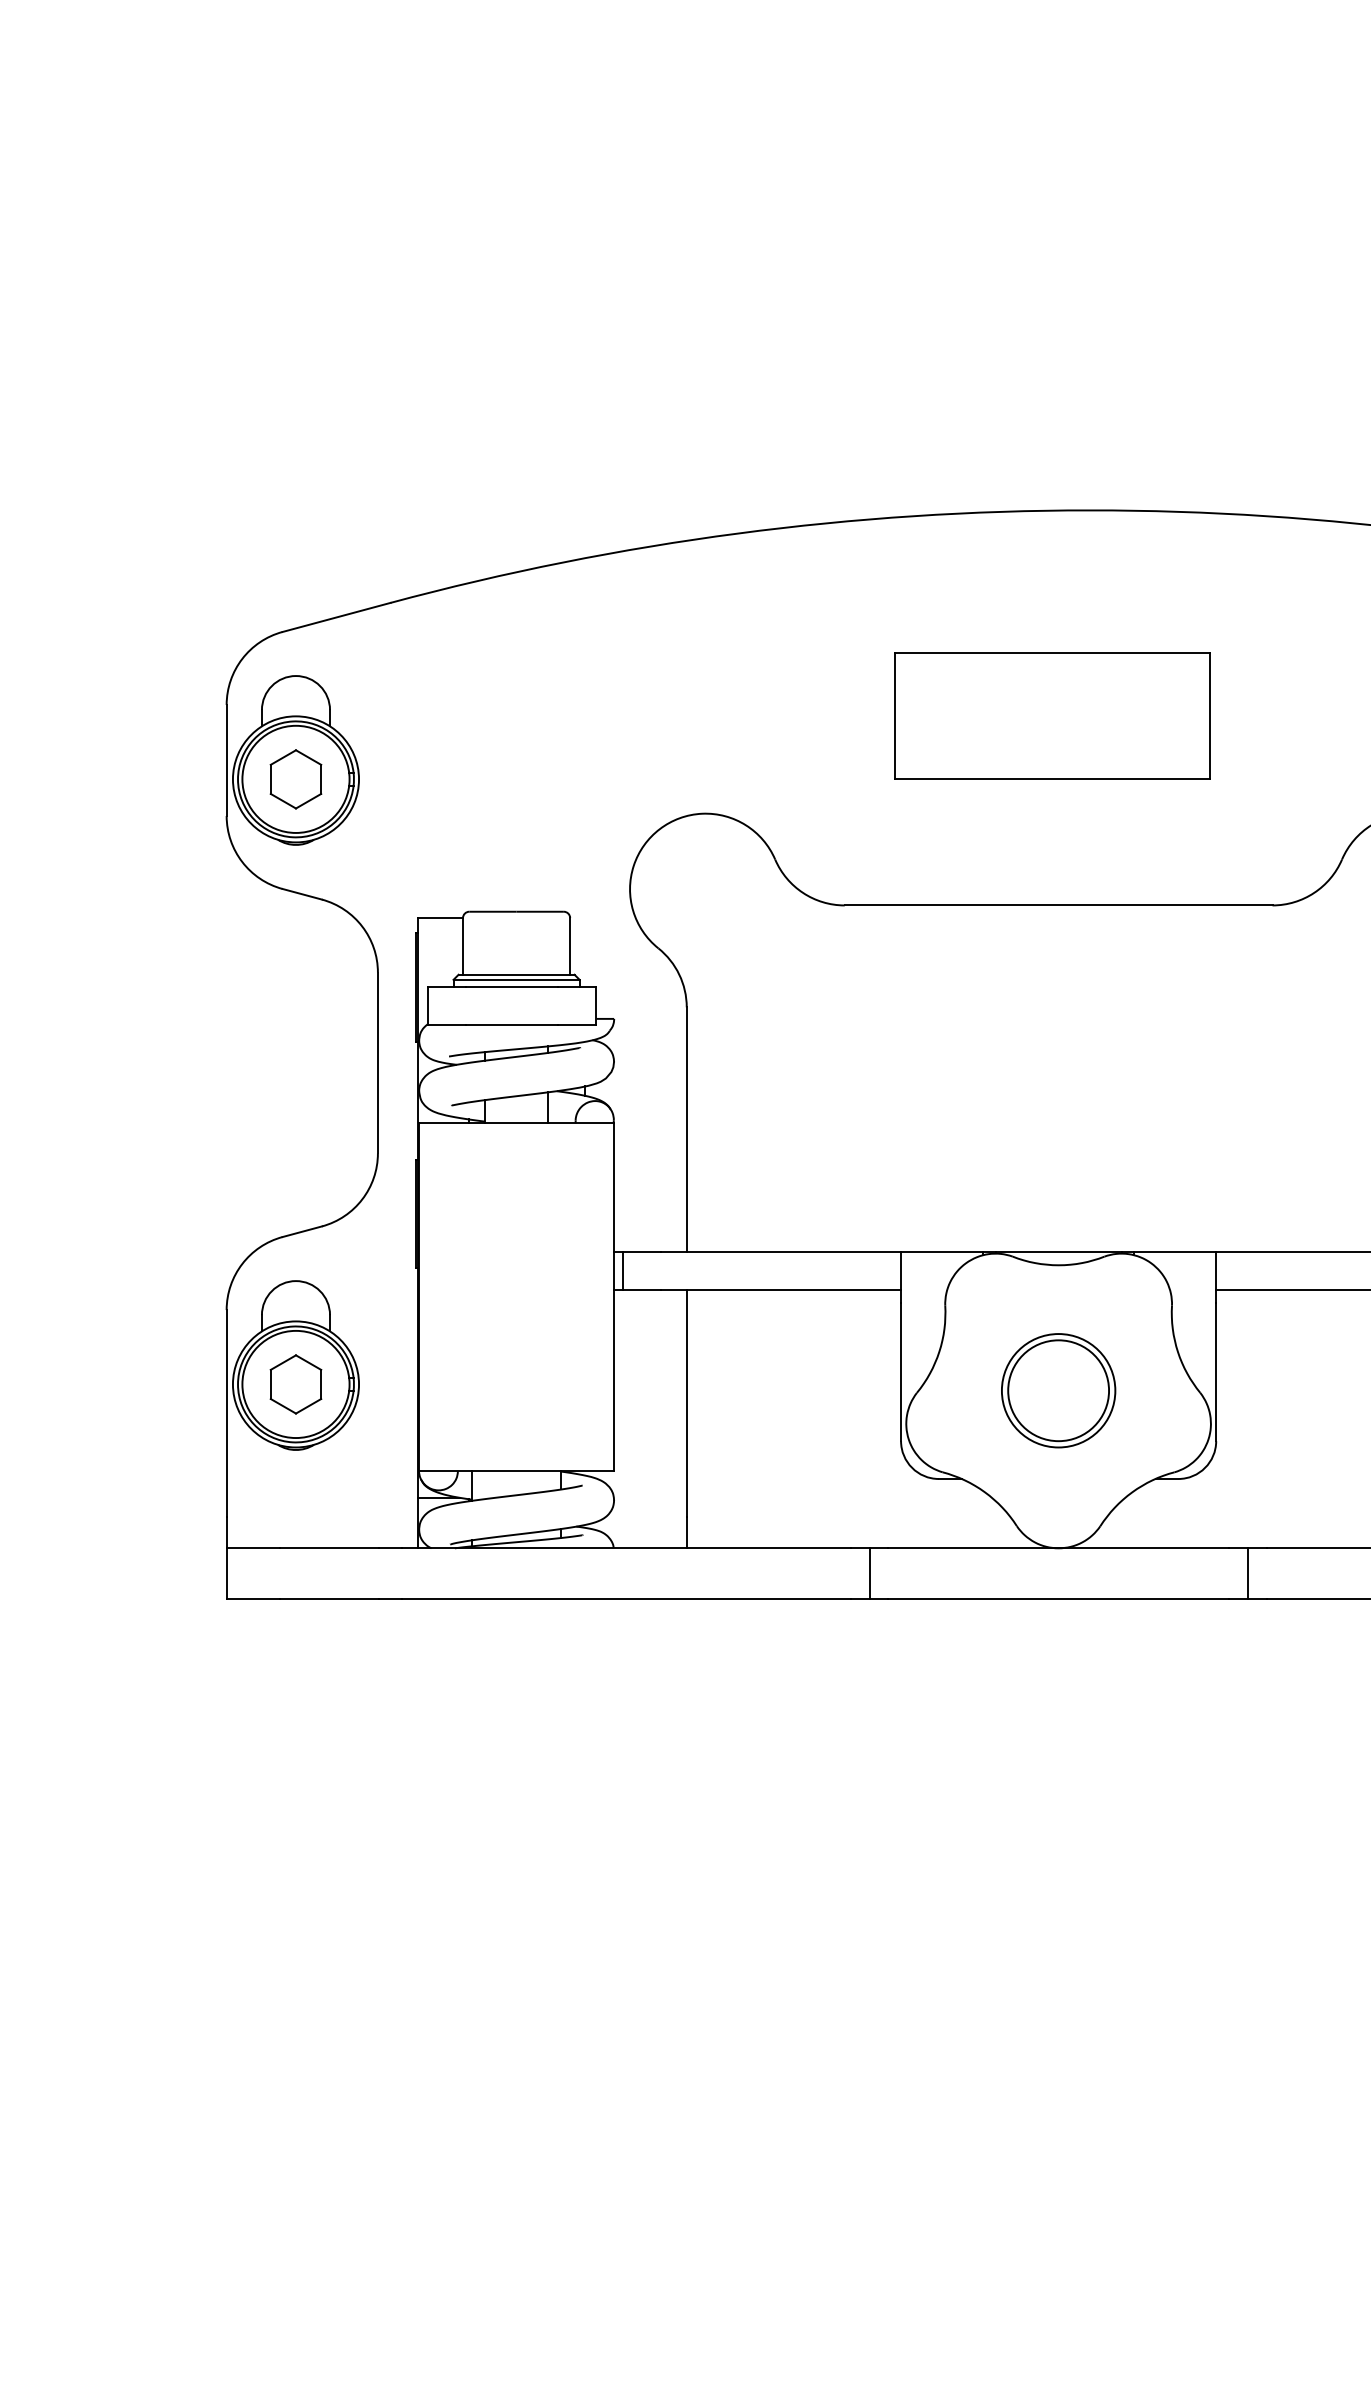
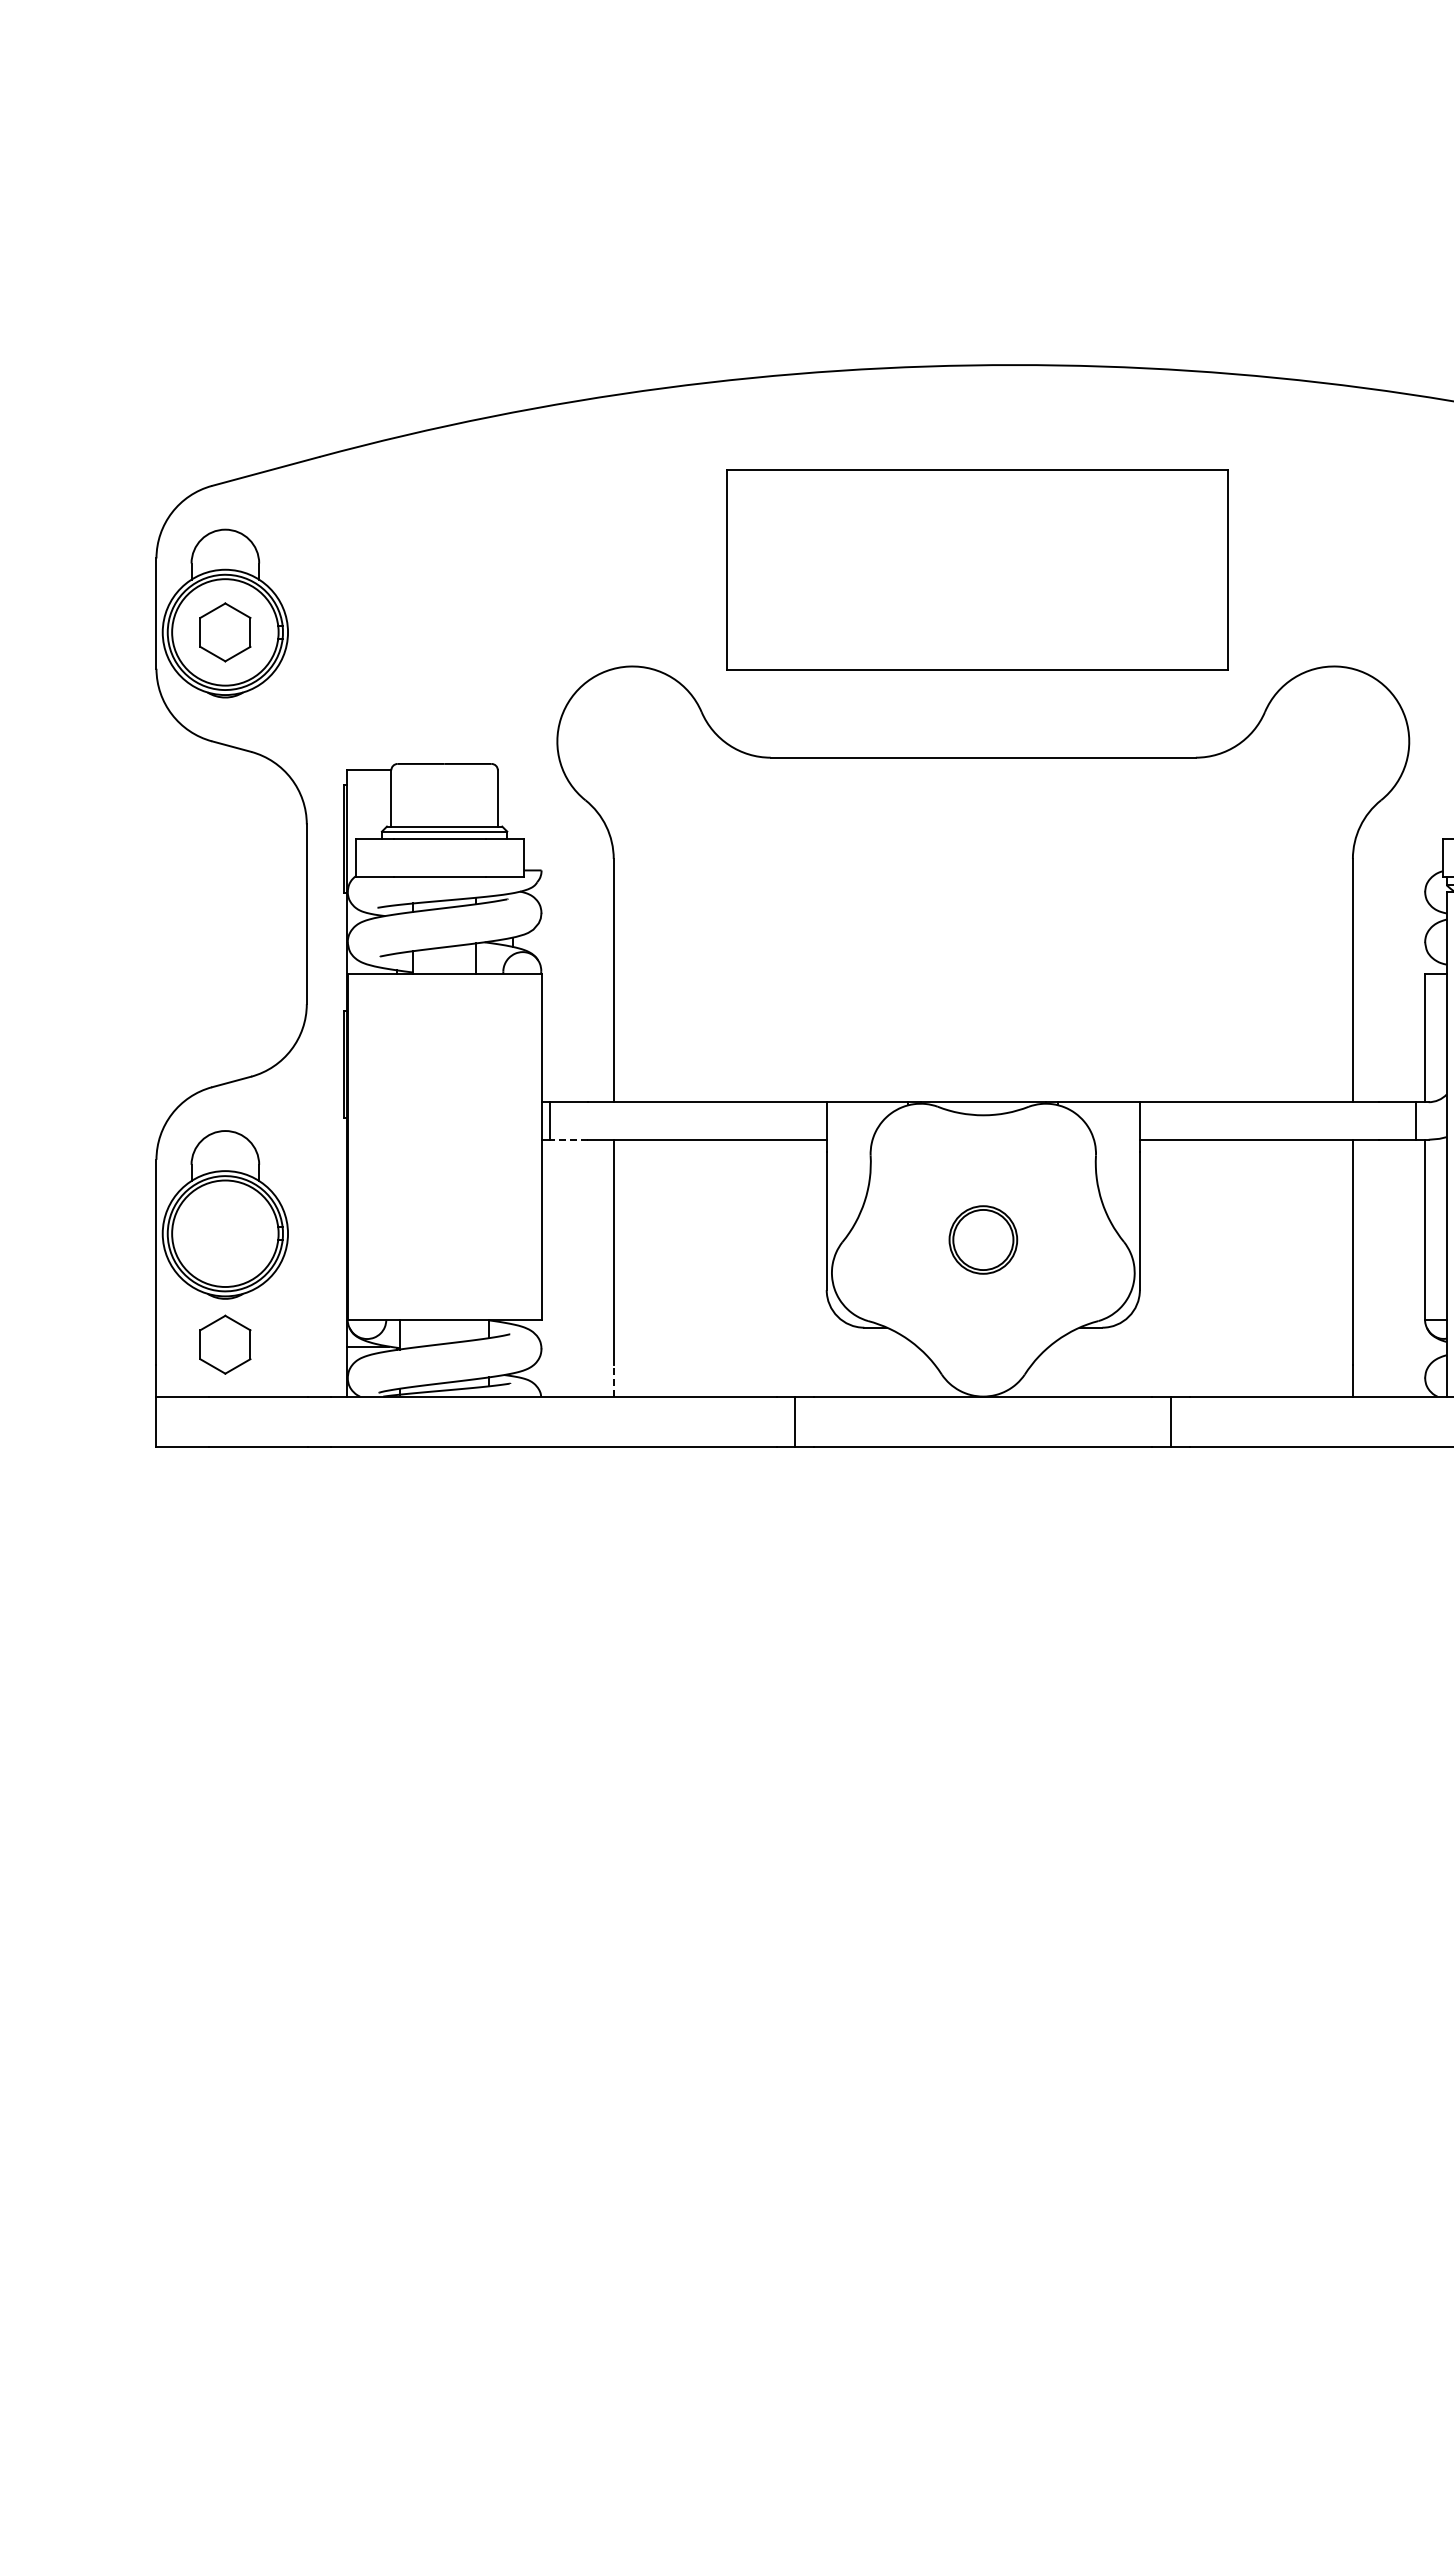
part: (1051, 716) -> (976, 569), size x1.6
line: (642, 1289) -> (569, 1139), solid -> dashed
part: (296, 1384) -> (225, 1344), moved
part: (1058, 1390) -> (983, 1239), size x0.6
line: (686, 1532) -> (613, 1380), solid -> dashed

